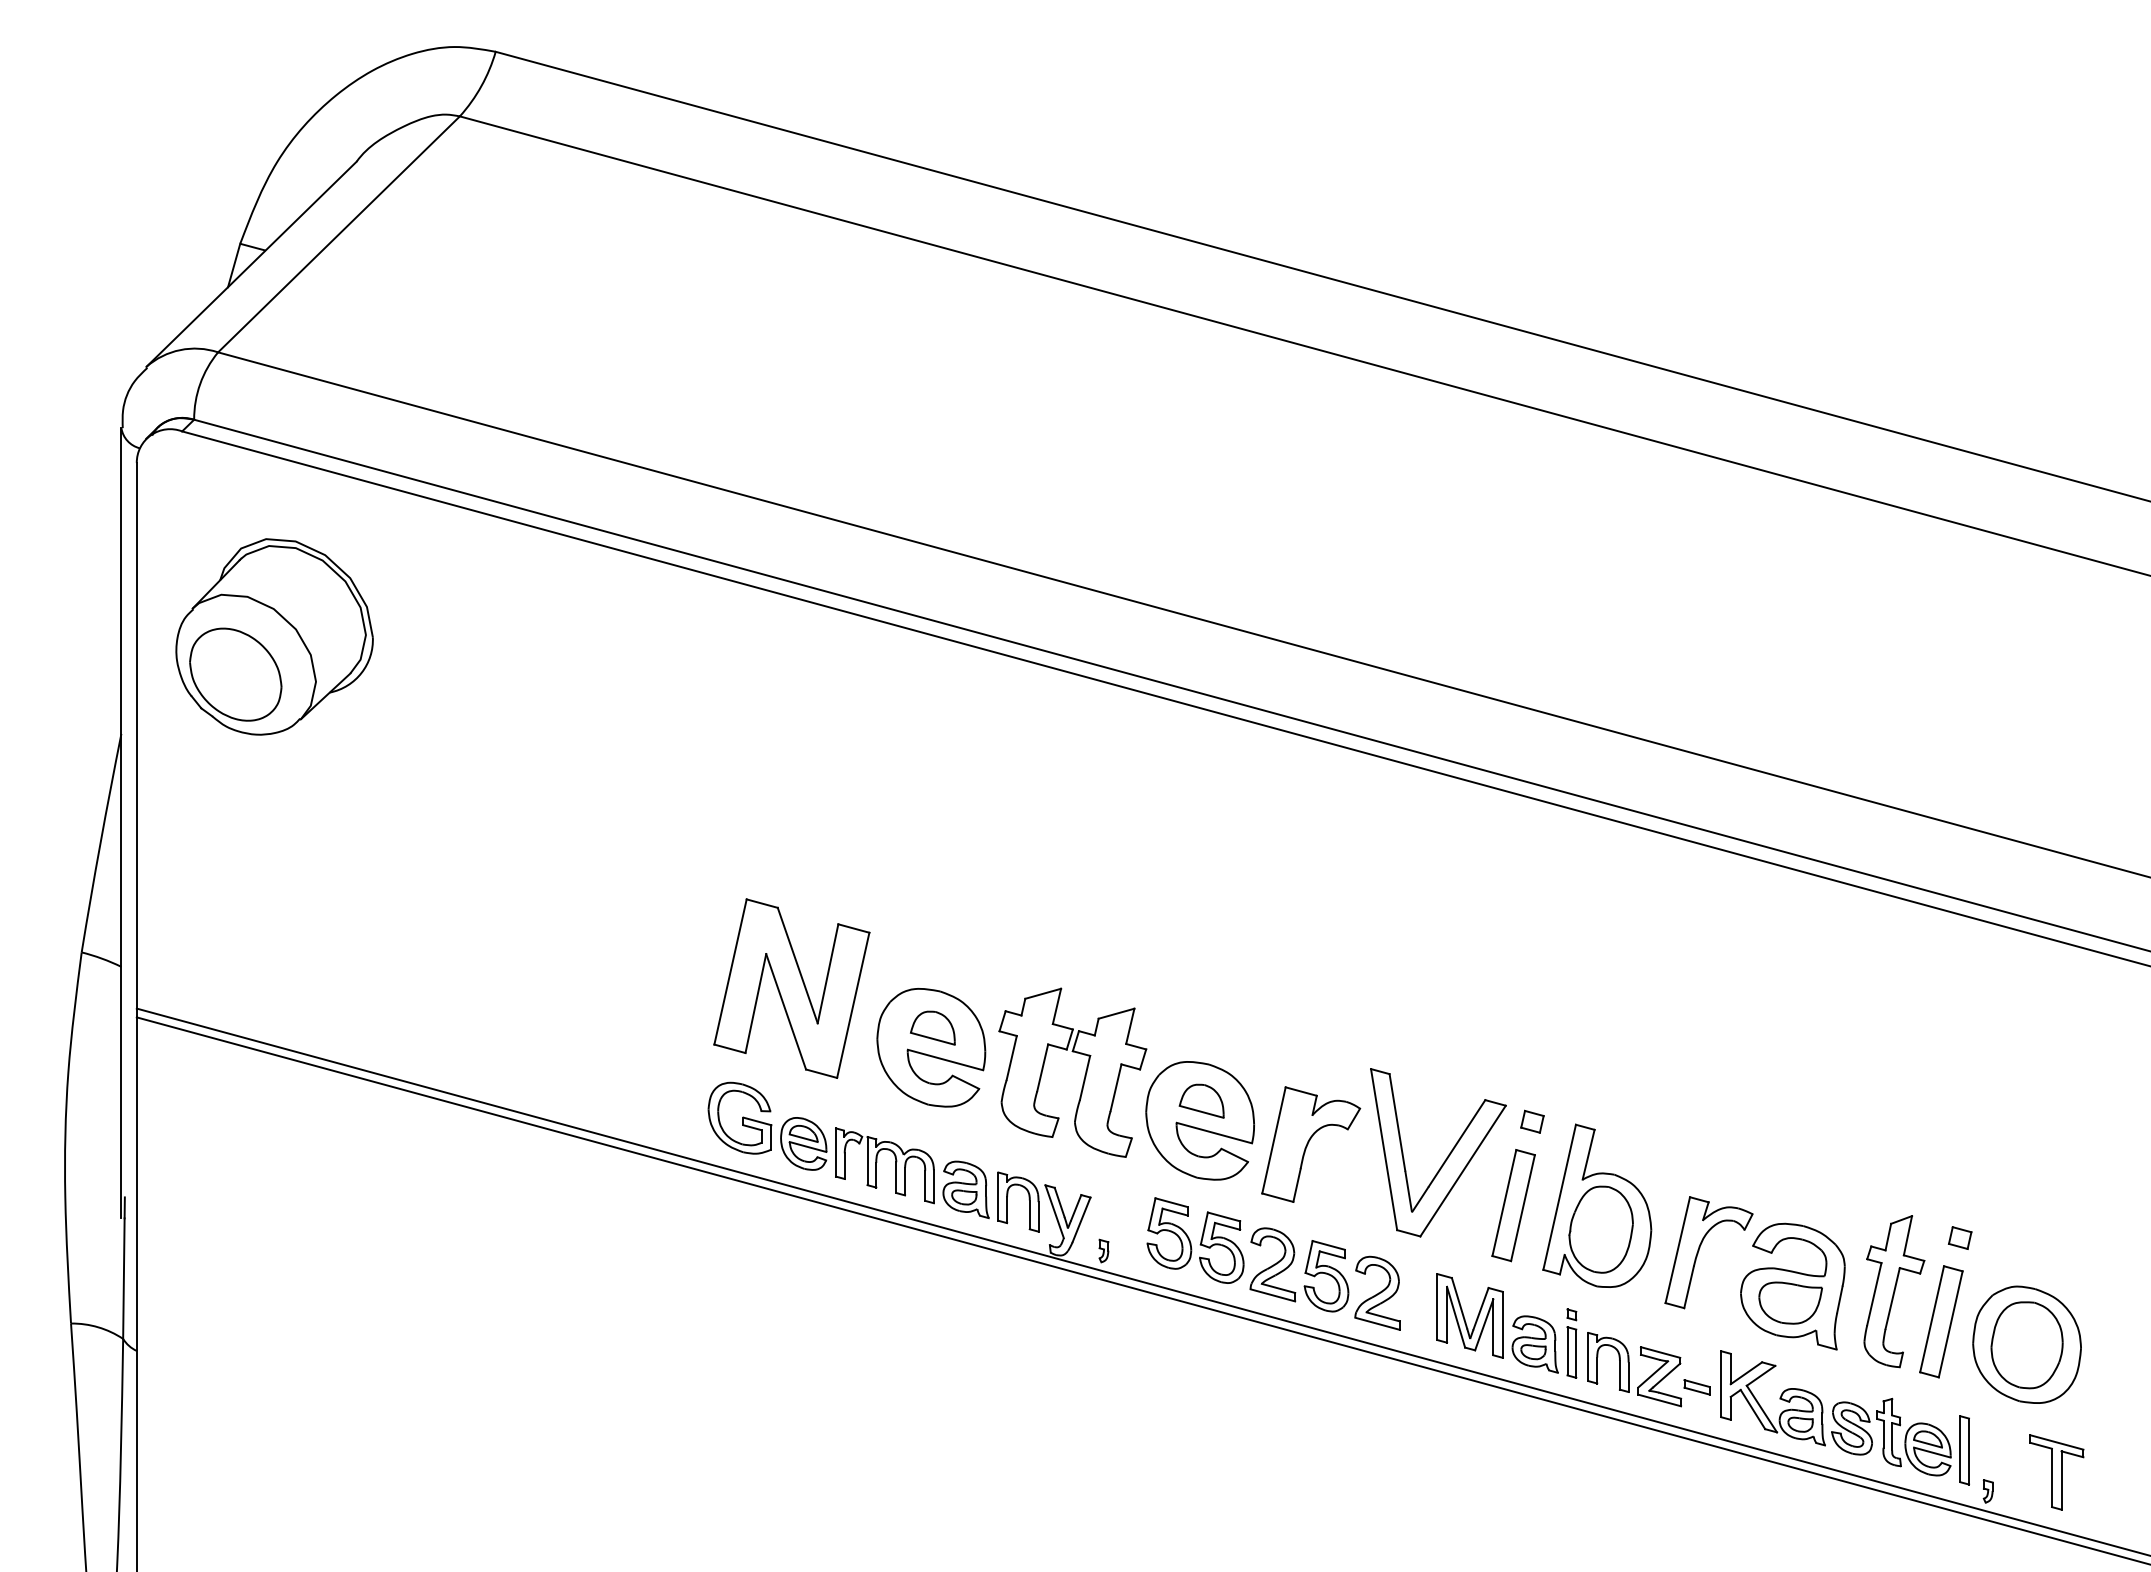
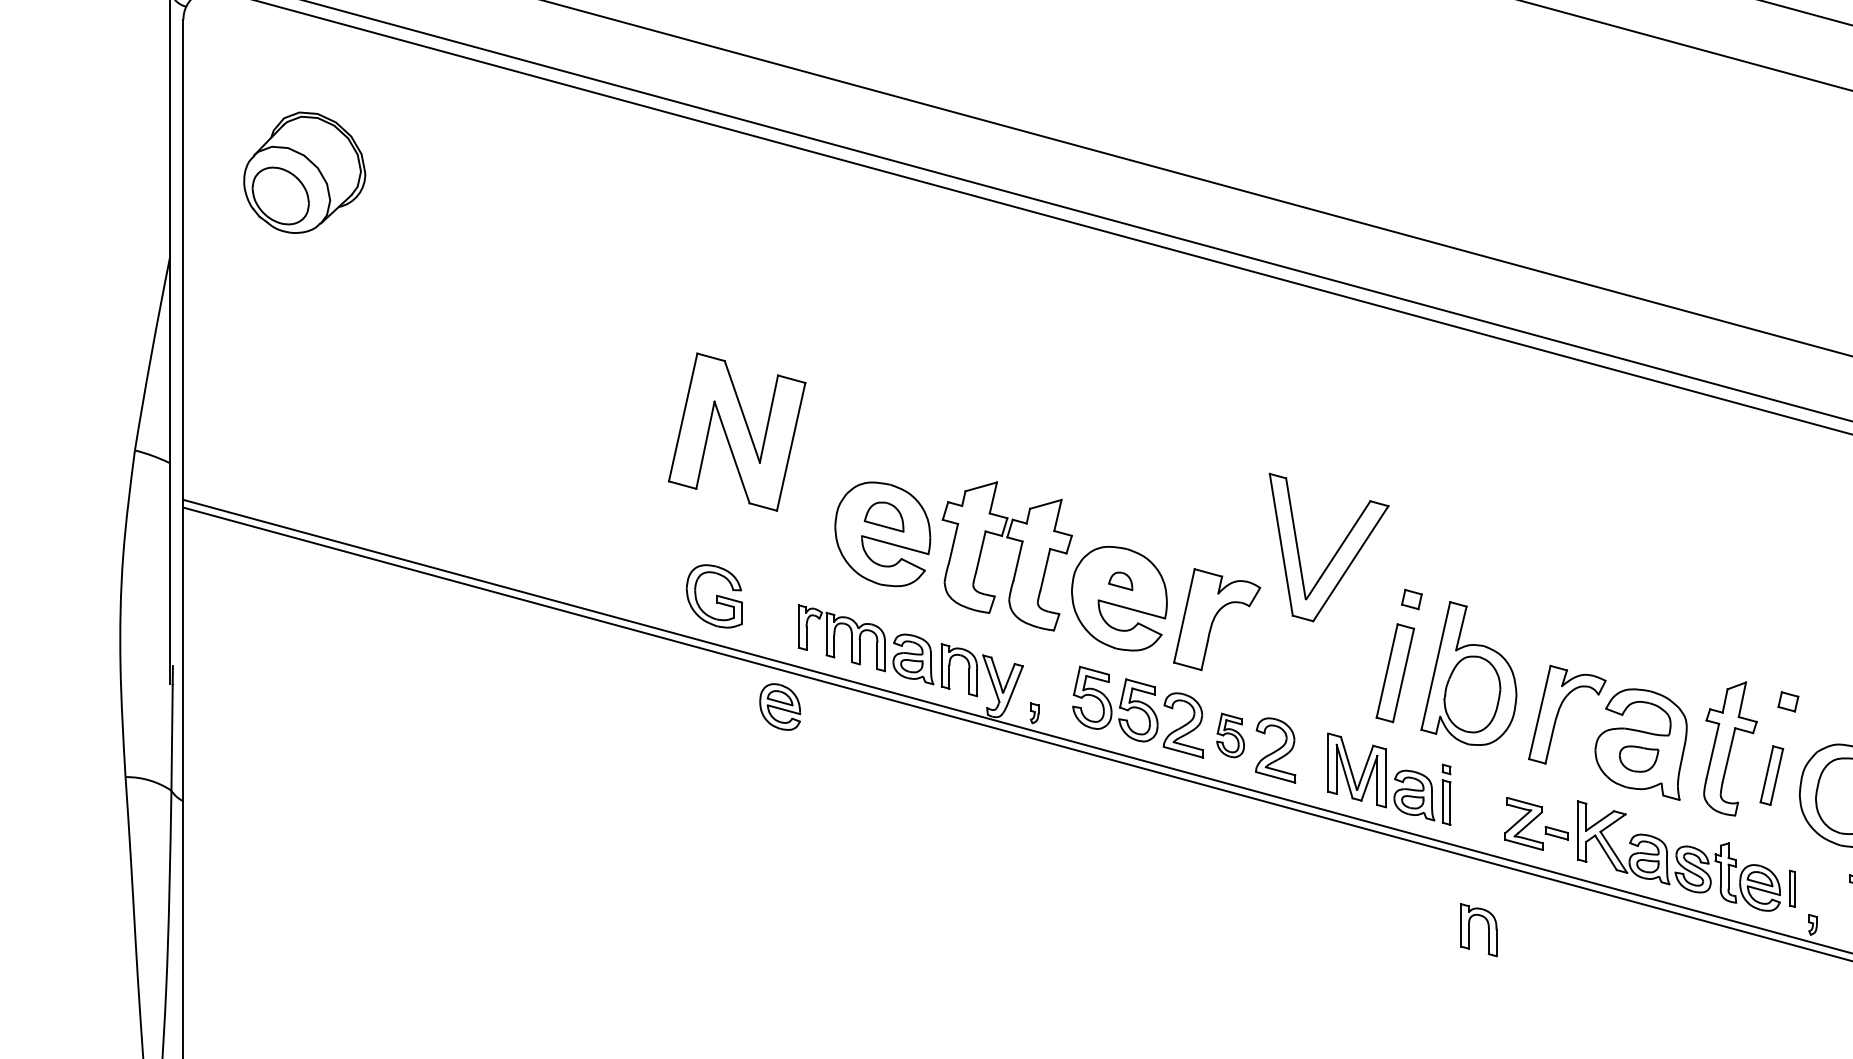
part: (274, 636) -> (304, 172), size x0.7
part: (791, 988) -> (736, 432), moved
part: (1201, 1100) -> (1120, 580), size x0.6
part: (803, 1143) -> (779, 706), moved
part: (1446, 1157) -> (1336, 551), moved
part: (1326, 1276) -> (1230, 735), size x0.7
part: (1790, 1302) -> (1639, 758), size x0.7
part: (1941, 1321) -> (1771, 775), size x0.6
part: (1597, 1362) -> (1469, 930), moved
part: (1964, 1450) -> (1792, 888), size x0.6

